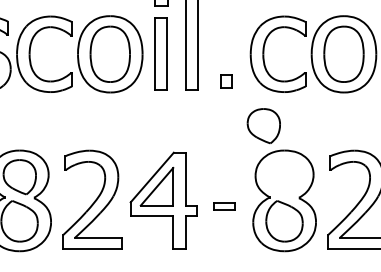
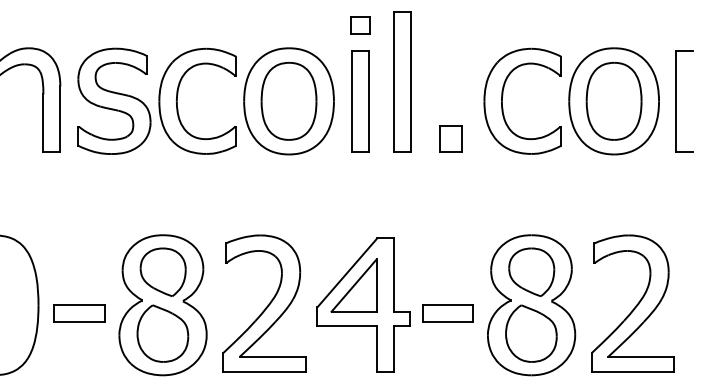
part: (226, 81) -> (450, 138), size x1.43
part: (263, 125) -> (531, 271), moved
part: (224, 206) -> (447, 313), size x1.67

